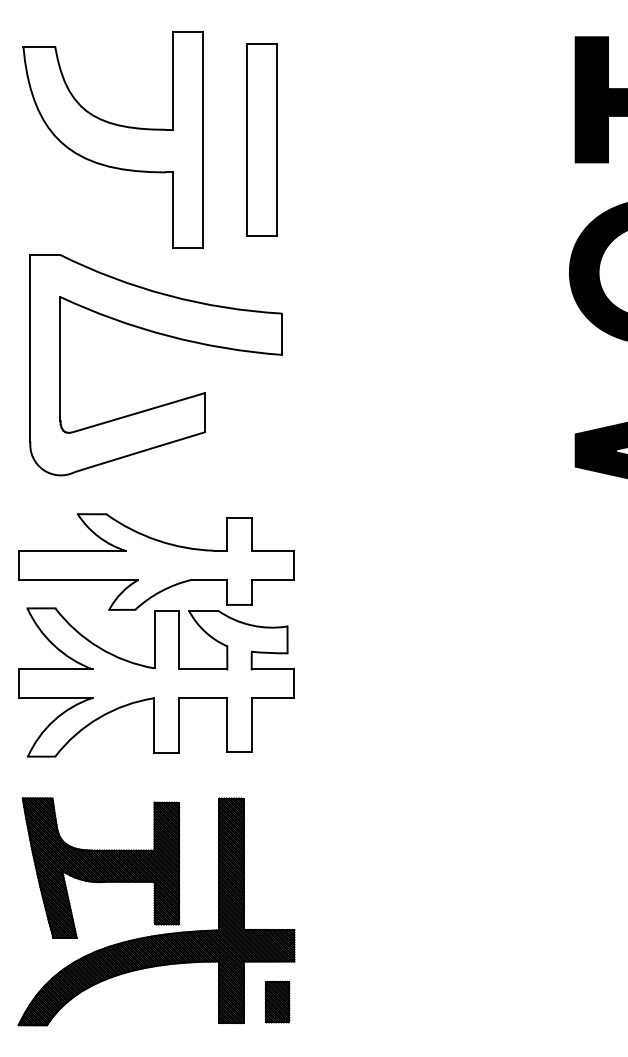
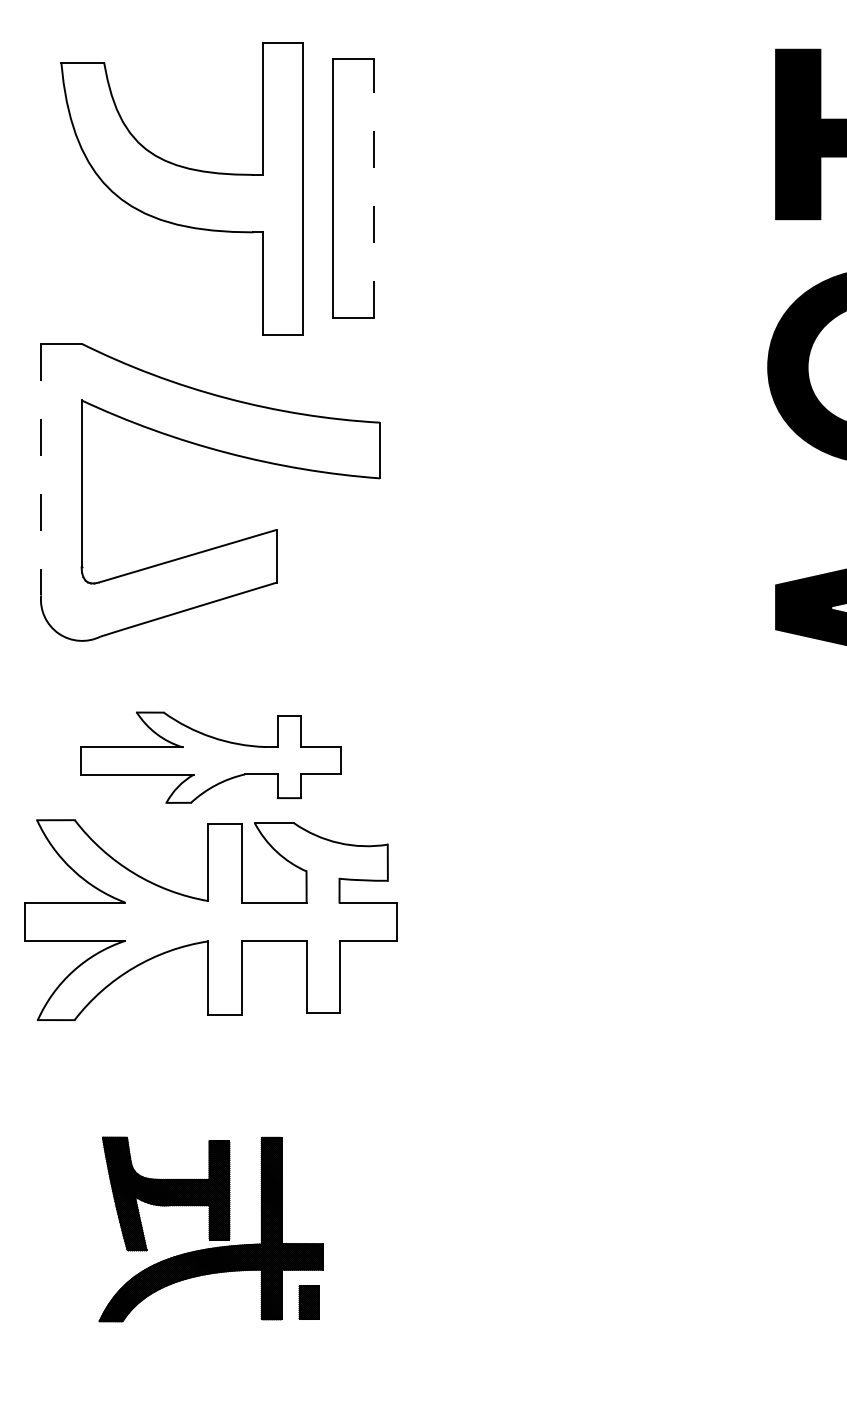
part: (112, 139) -> (181, 187), moved
line: (277, 139) -> (374, 187), solid -> dashed
line: (30, 348) -> (41, 469), solid -> dashed
part: (156, 561) -> (211, 756), size x0.7
part: (156, 911) -> (211, 1228), size x0.6

